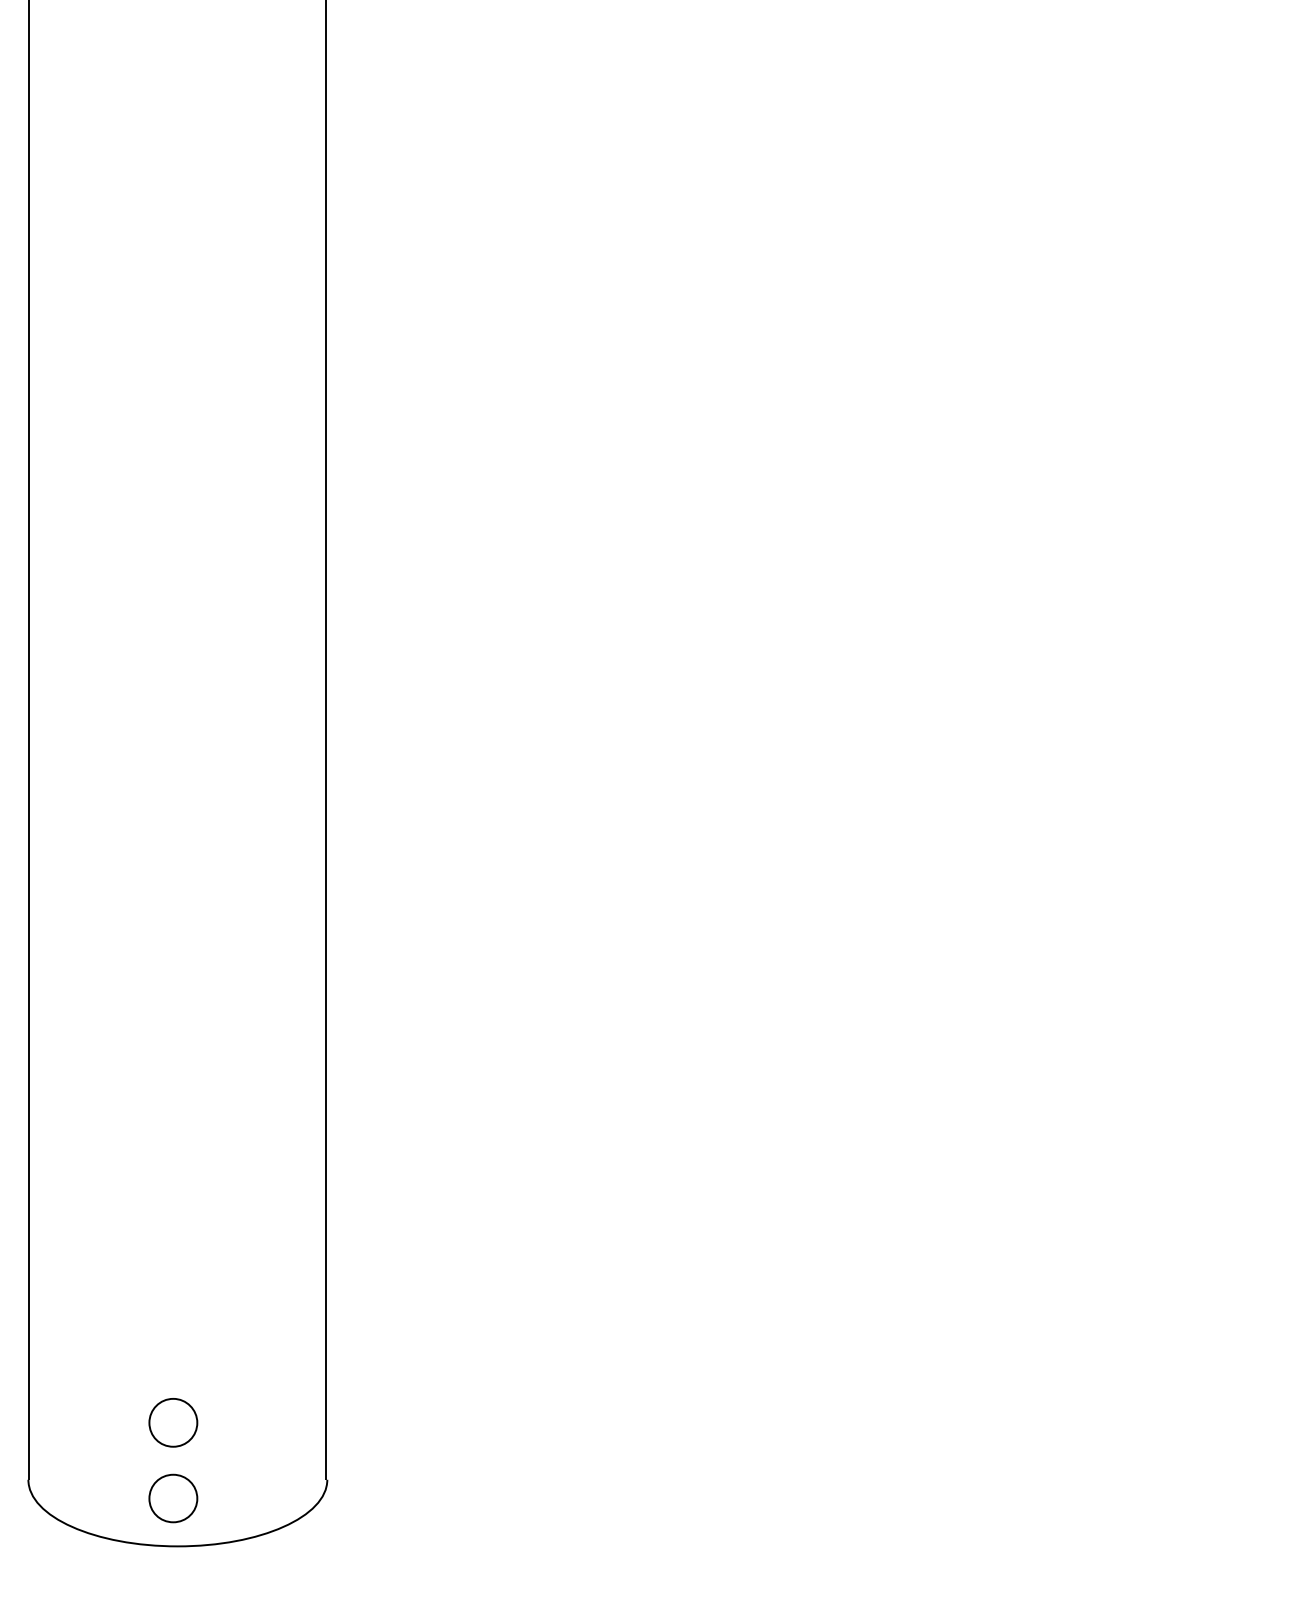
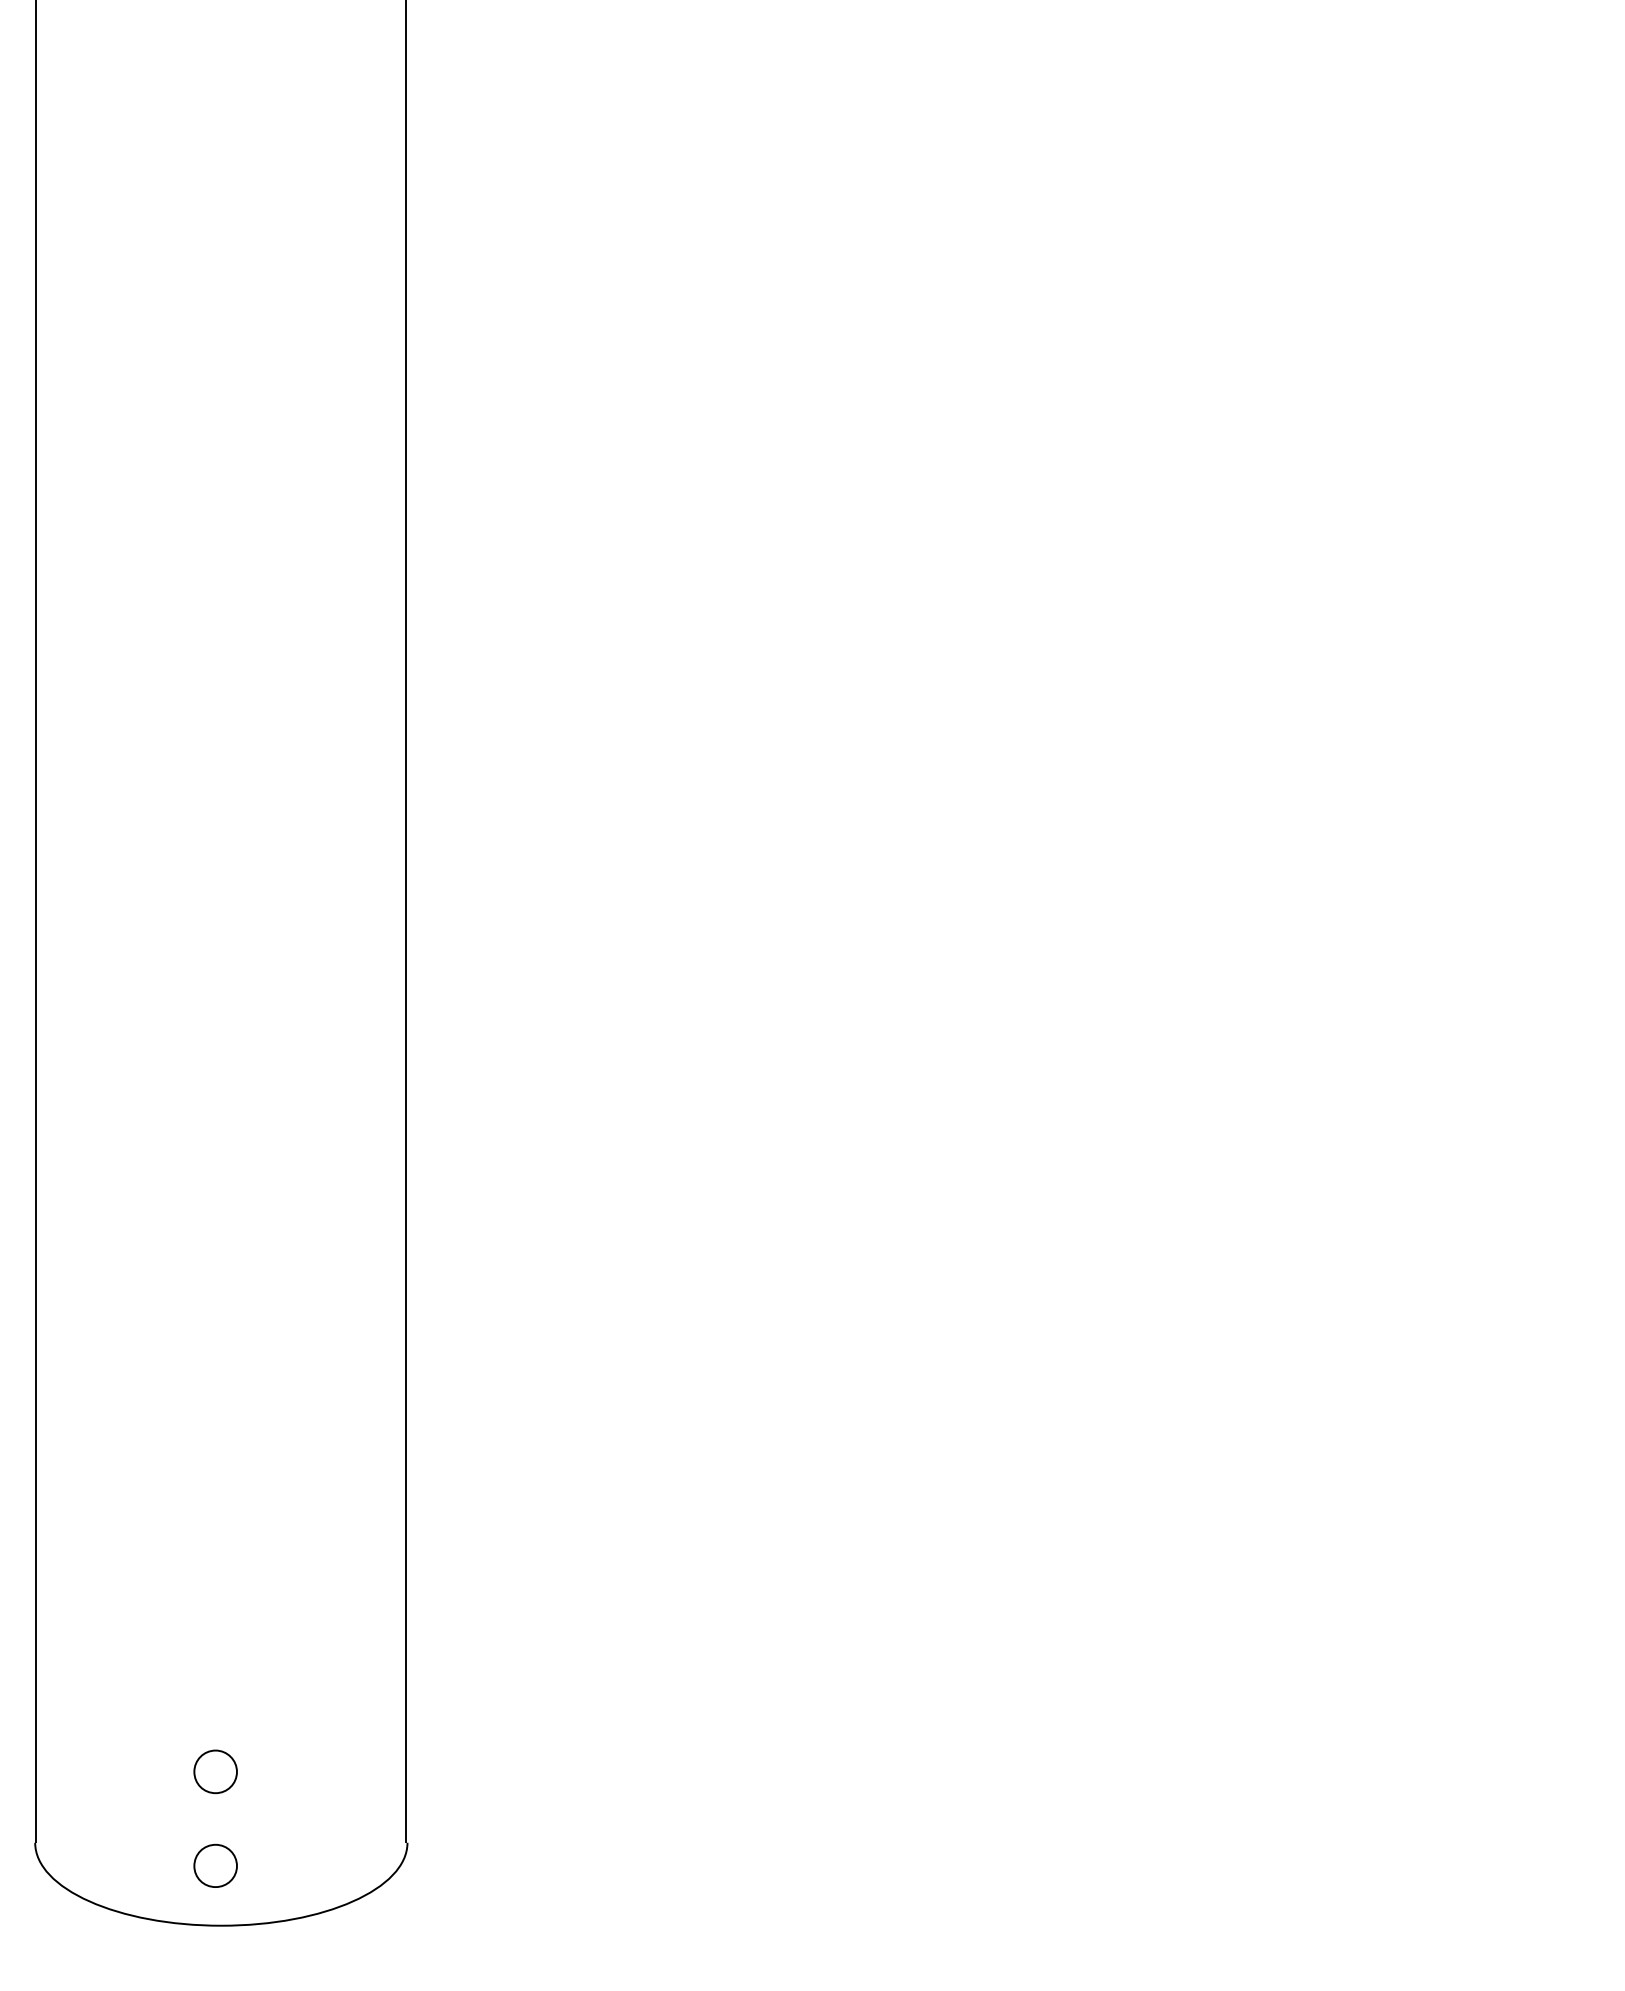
part: (173, 1422) -> (215, 1771), size x0.71
part: (173, 1498) -> (215, 1865), size x0.71

